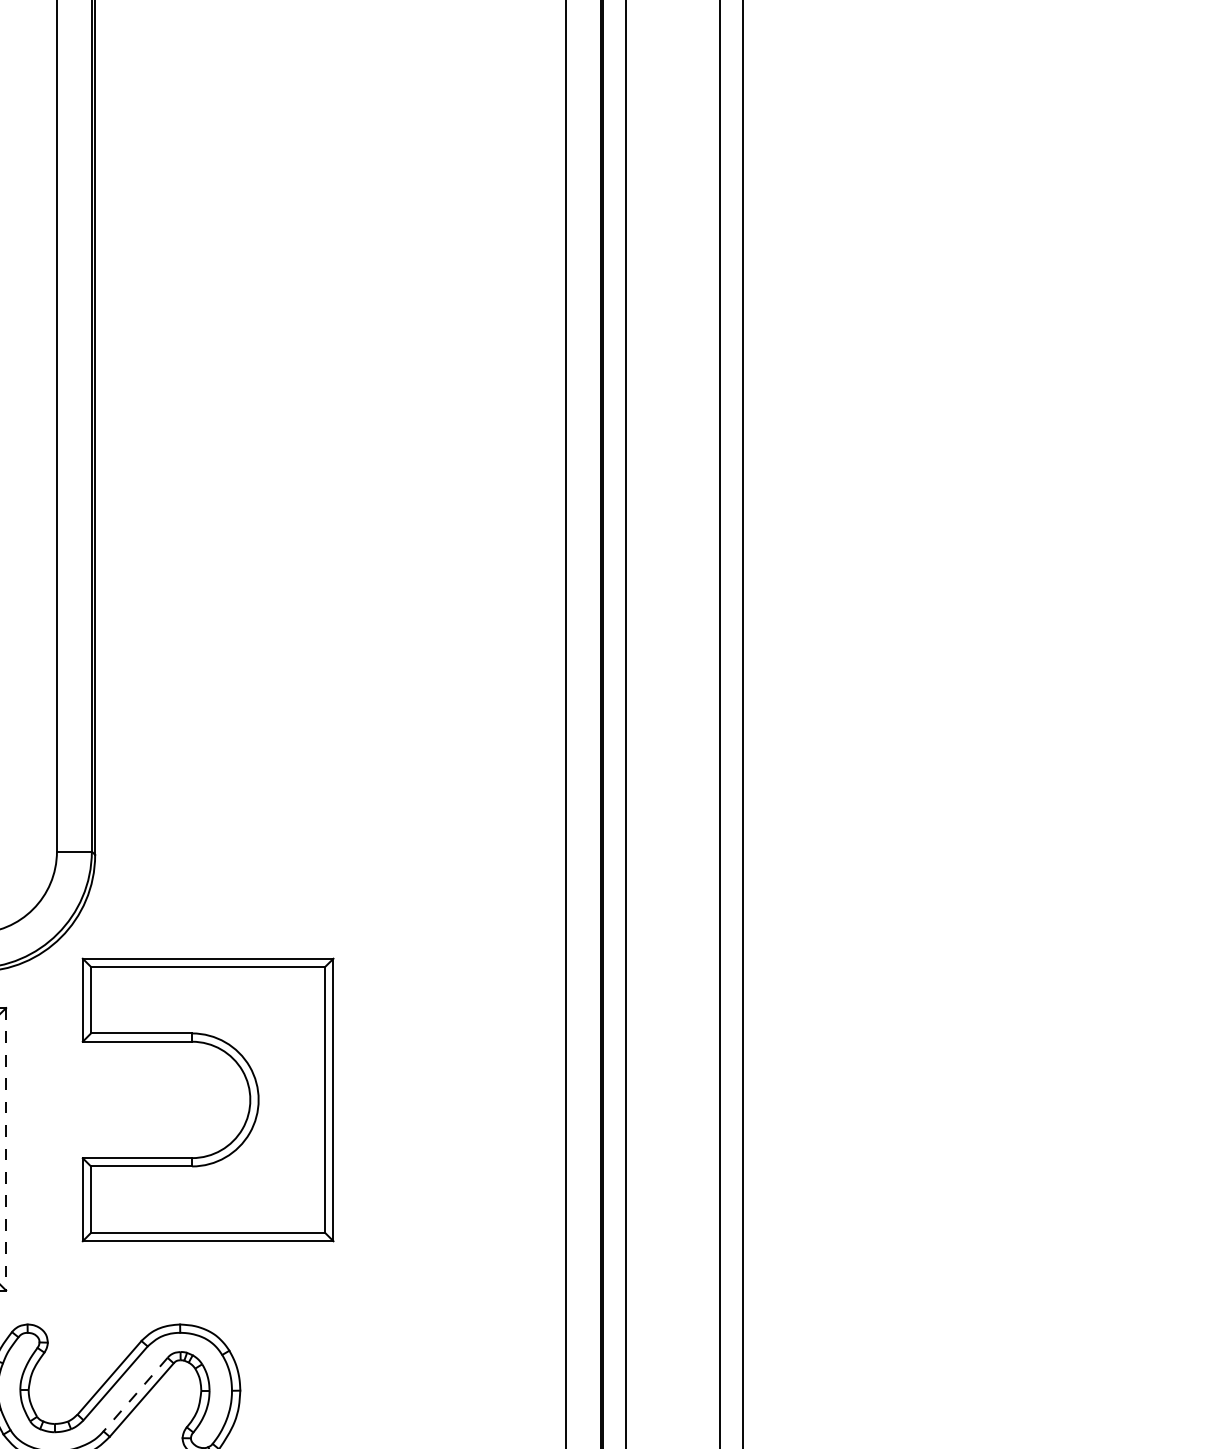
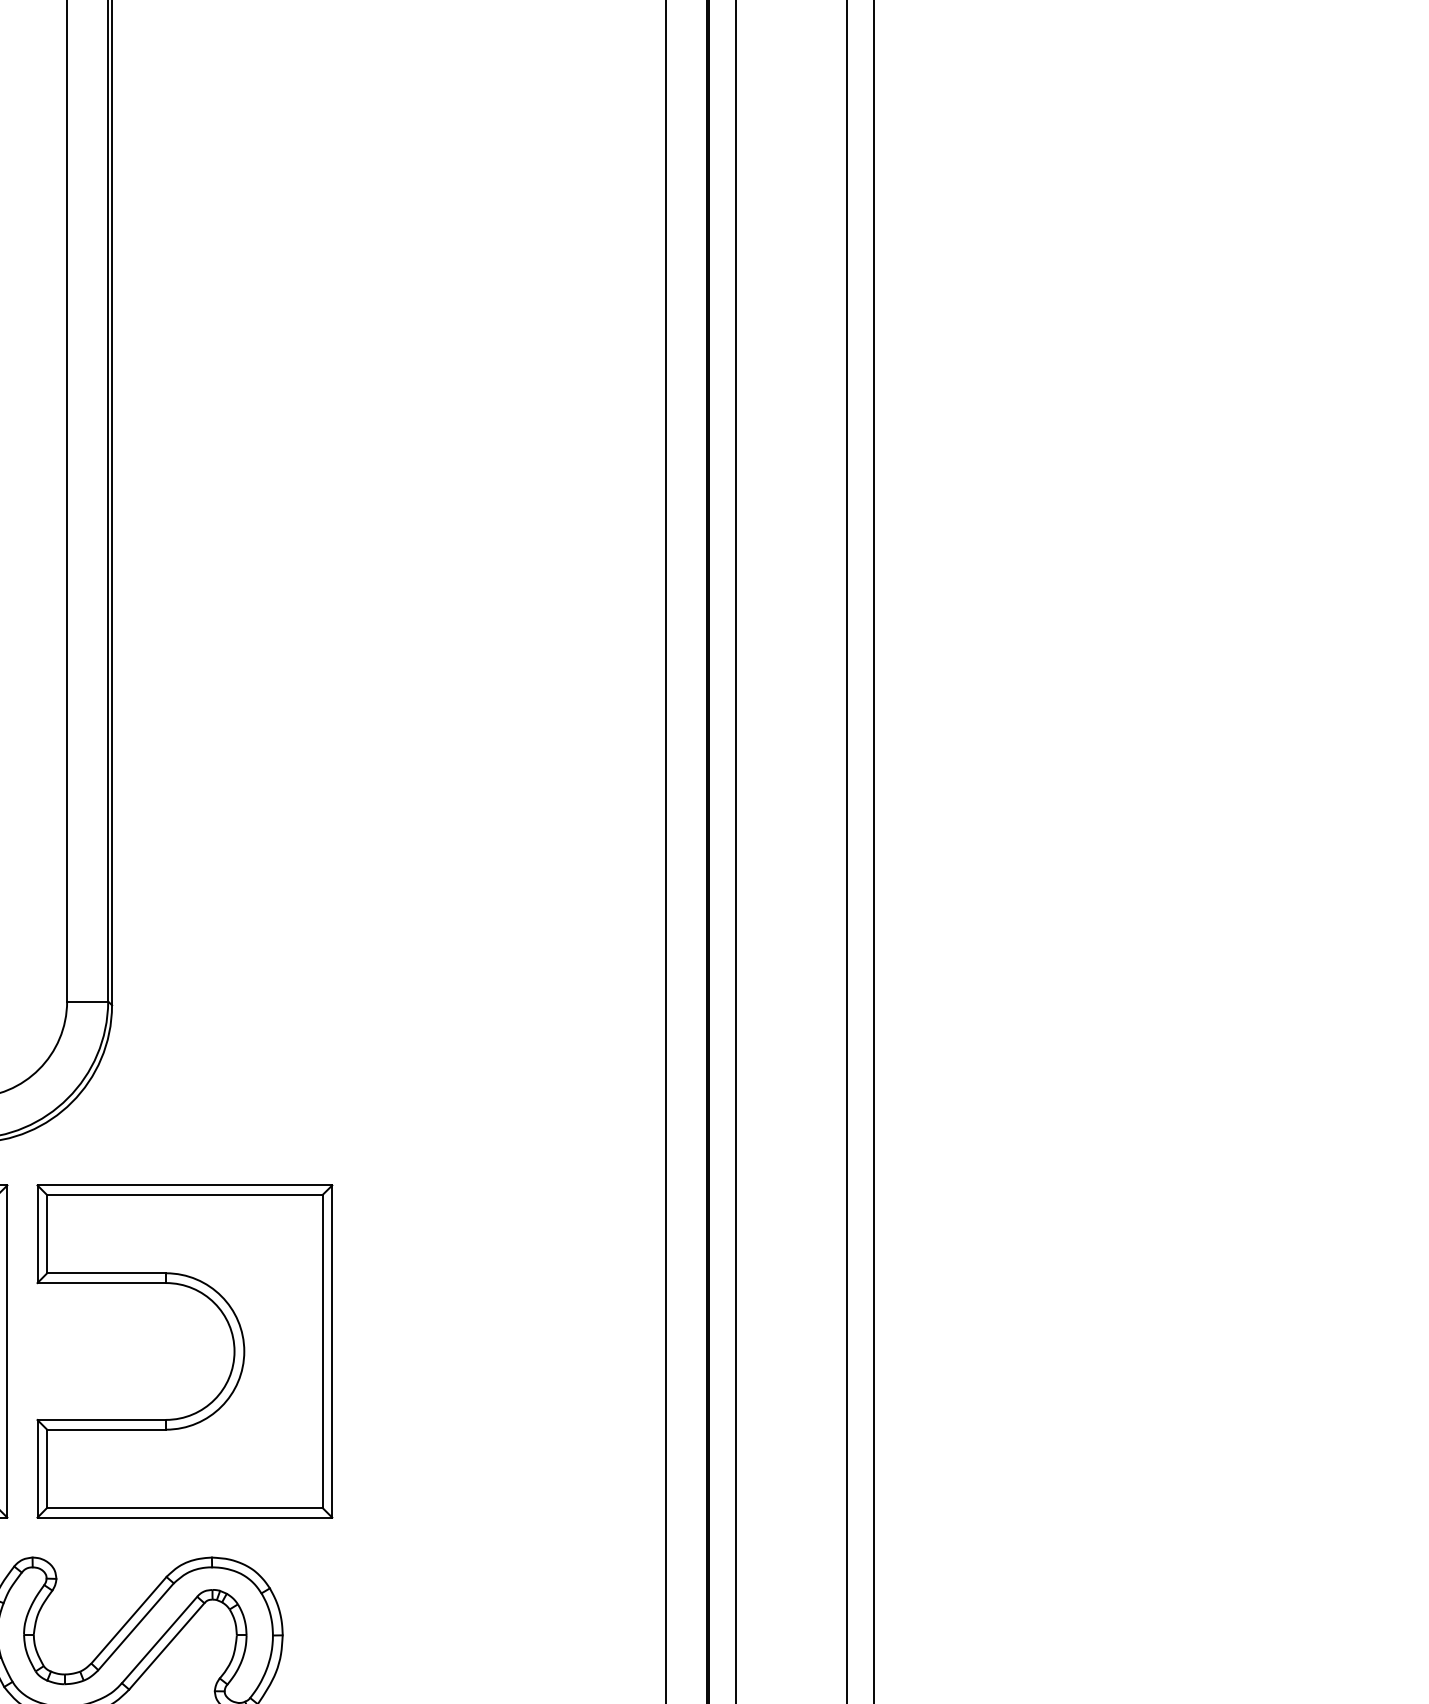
part: (249, 1099) -> (233, 1351), moved
line: (6, 1150) -> (7, 1352), dashed -> solid
line: (135, 1395) -> (159, 1640), dashed -> solid

